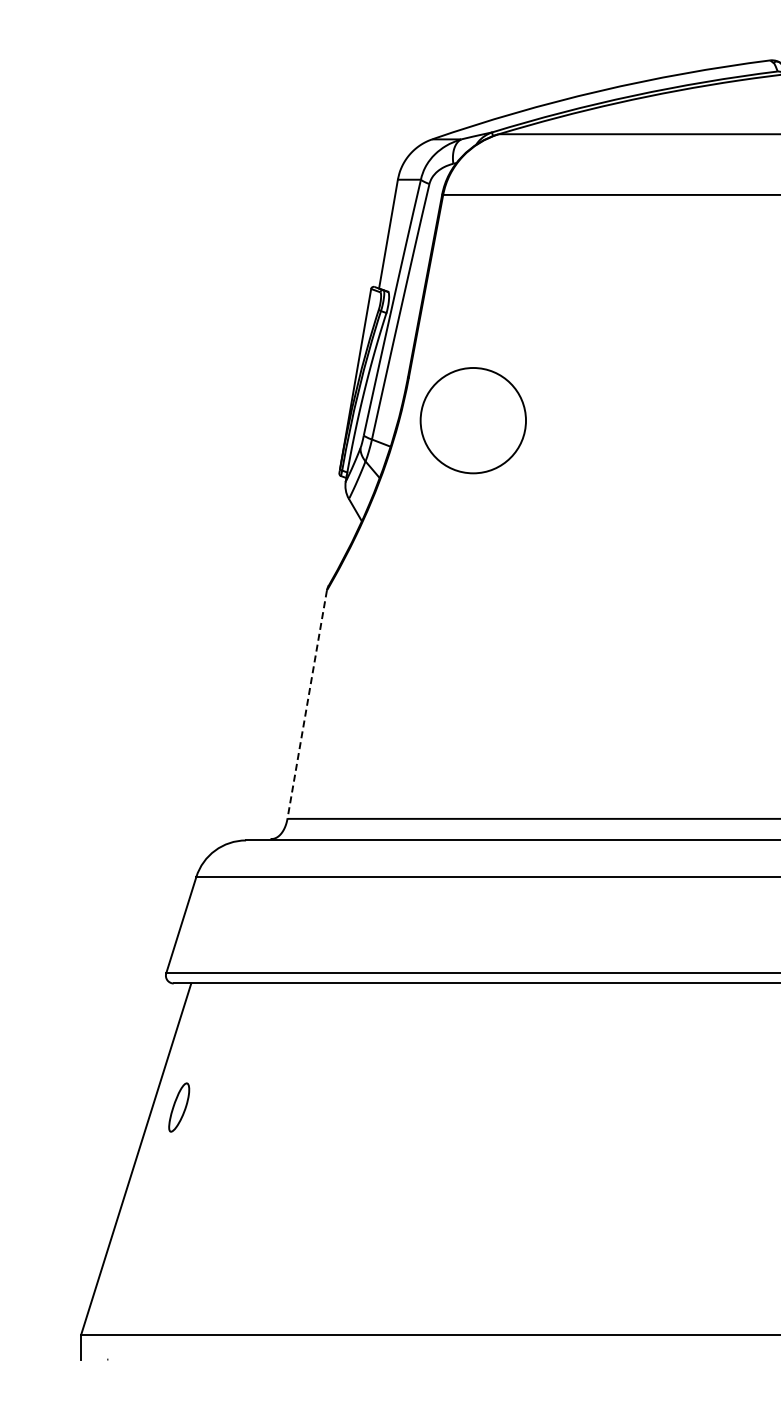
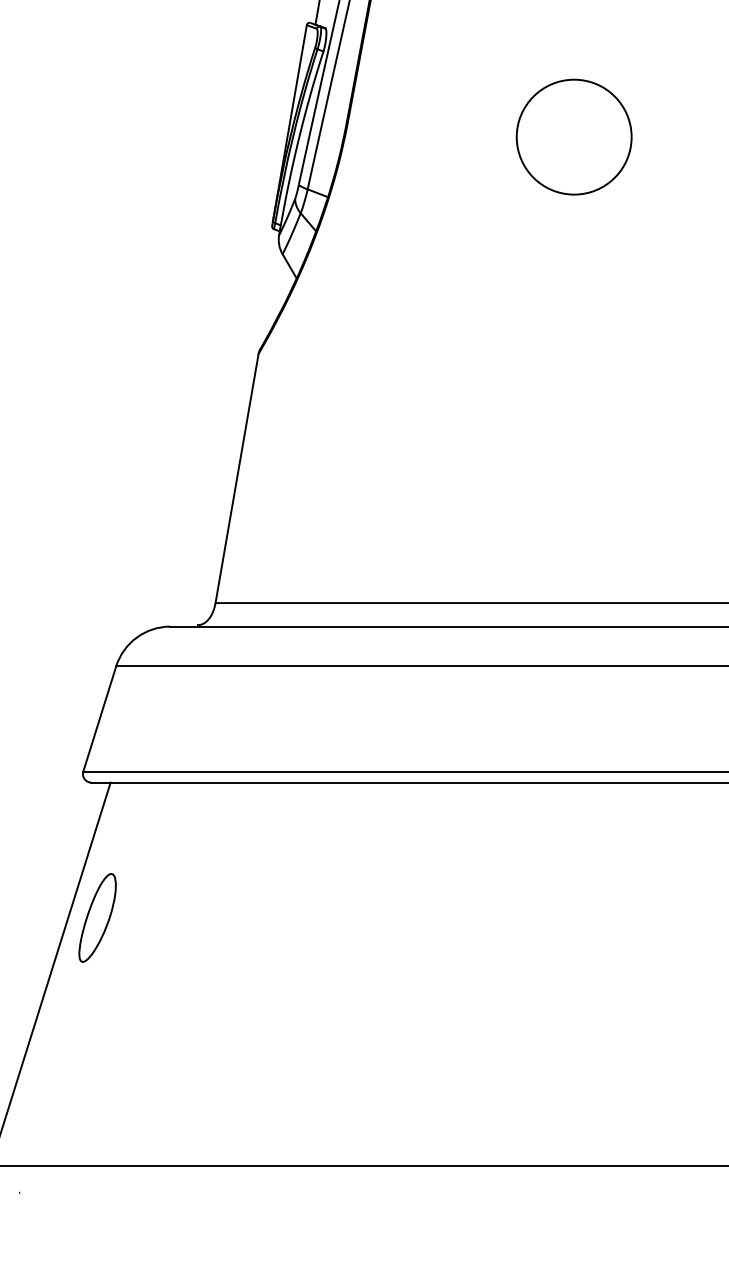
circle: (472, 420) -> (573, 136), moved
line: (307, 704) -> (237, 478), dashed -> solid
part: (178, 1107) -> (96, 917), size x1.67

